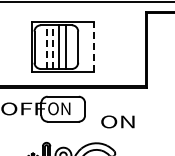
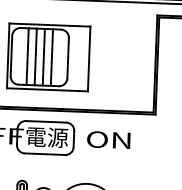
line: (47, 47) -> (28, 57), dashed -> solid
line: (53, 47) -> (36, 57), dashed -> solid
line: (94, 47) -> (89, 59), dashed -> solid
text: (64, 108) -> (47, 137), ON -> 電源
text: (117, 121) -> (108, 139), moved

